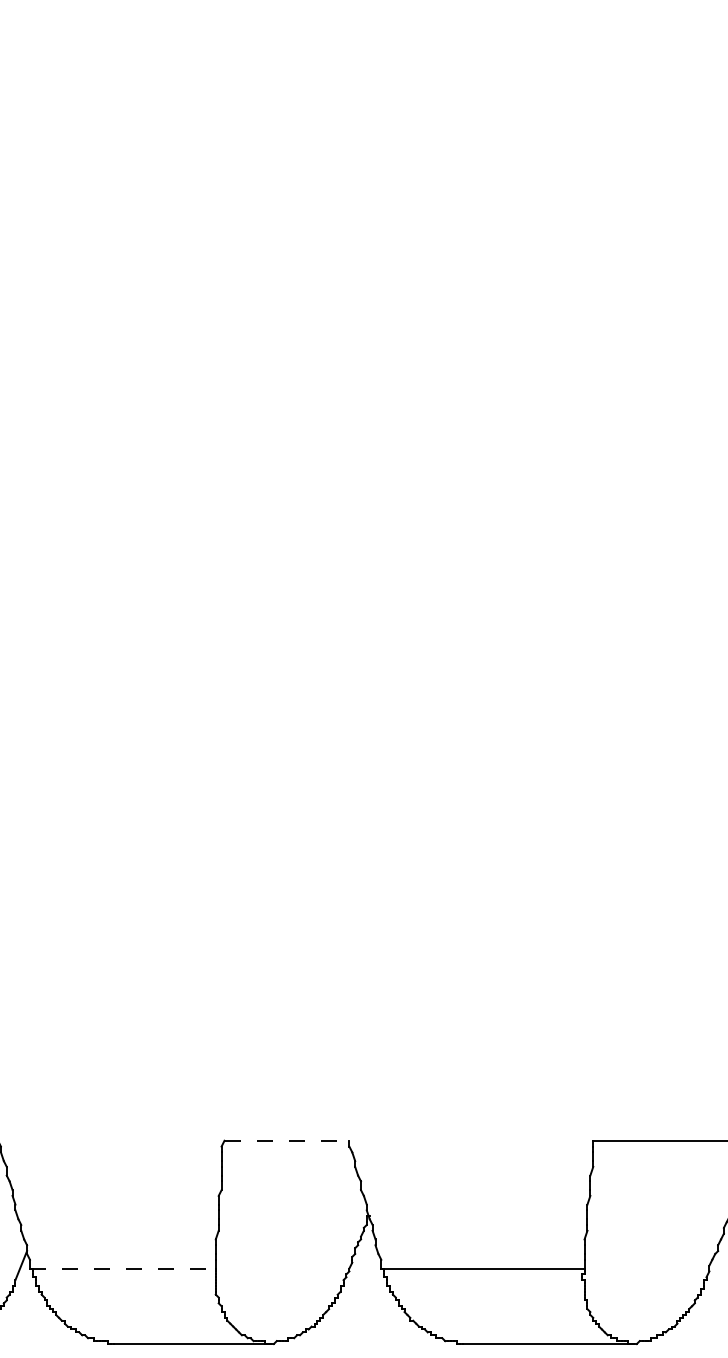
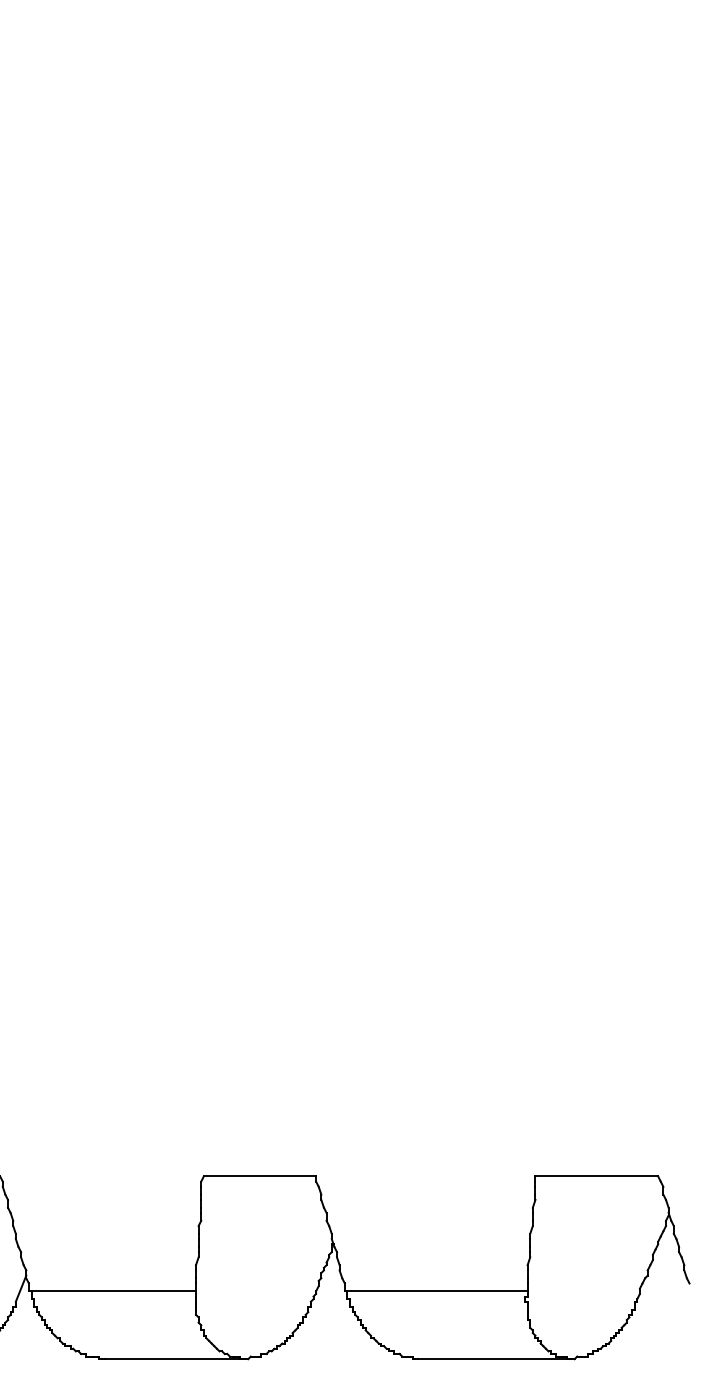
line: (287, 1140) -> (260, 1176), dashed -> solid
line: (122, 1268) -> (112, 1291), dashed -> solid

